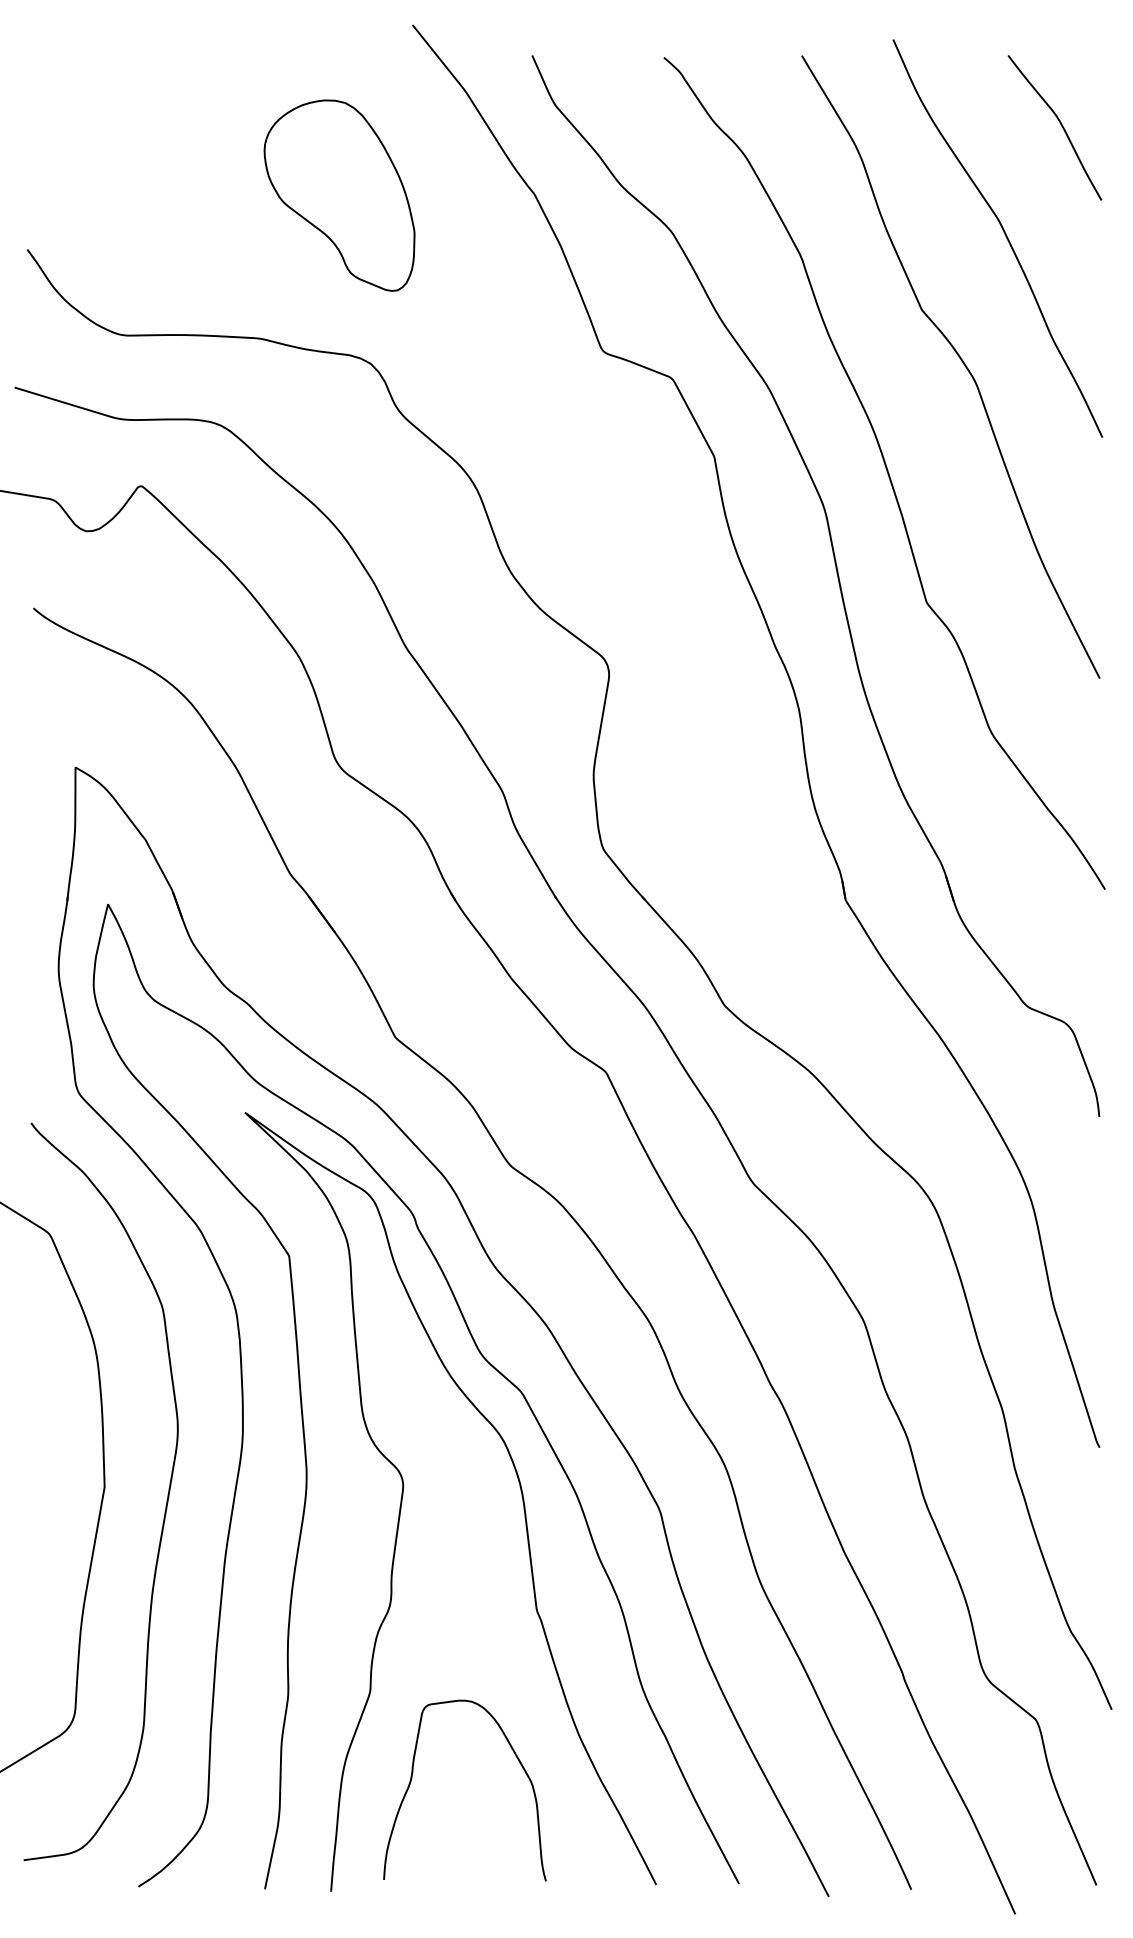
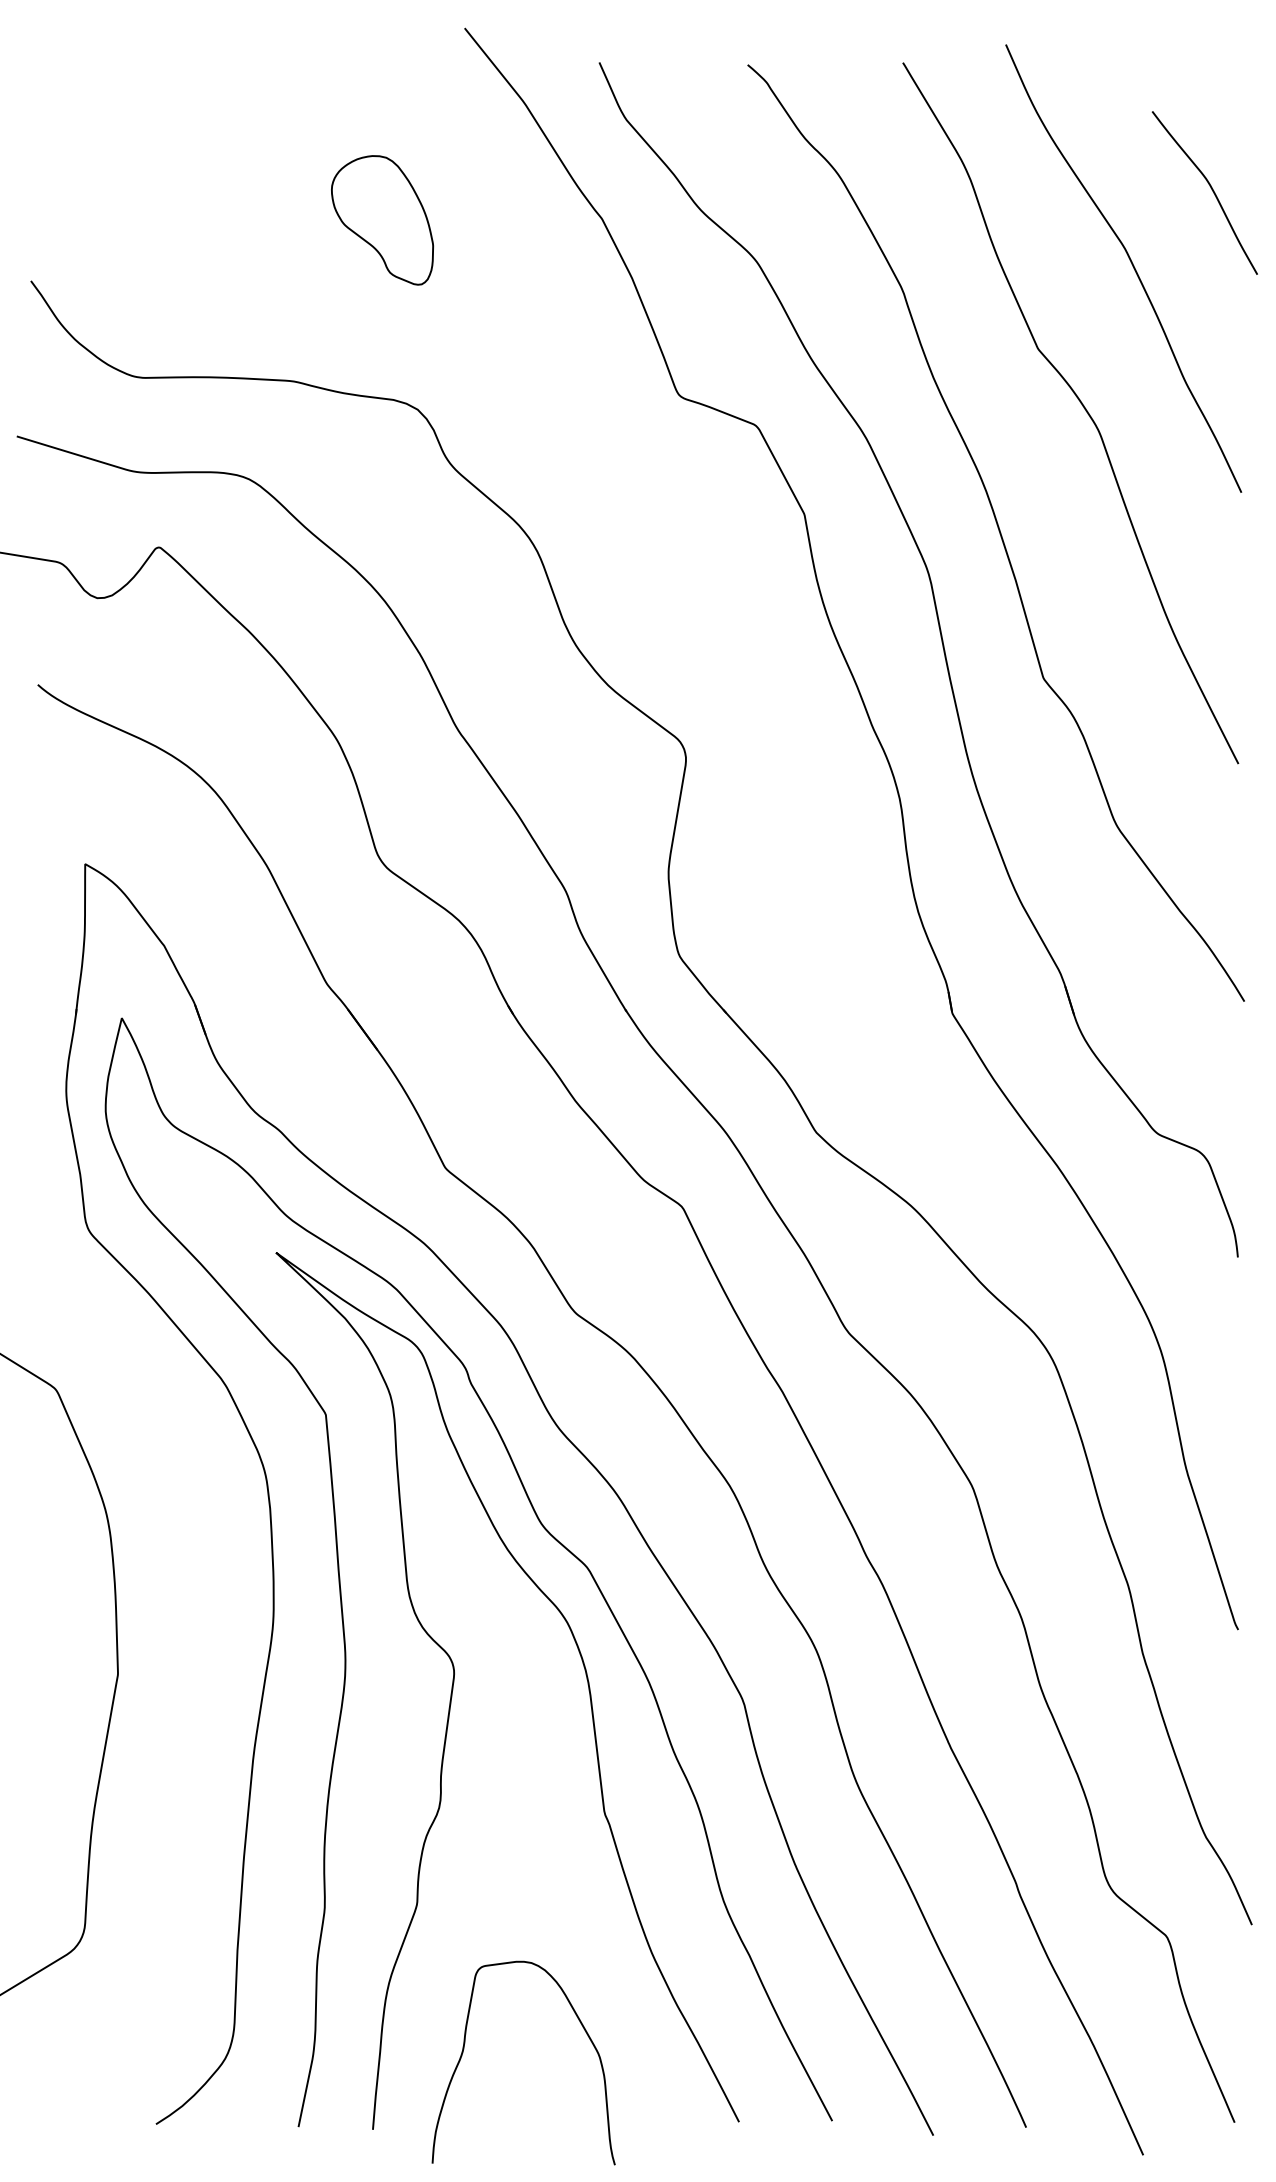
curve: (1059, 123) -> (1210, 188), moved
part: (339, 195) -> (382, 220), size x0.6
curve: (166, 1501) -> (187, 1690), removed
curve: (412, 1778) -> (464, 2049), moved

